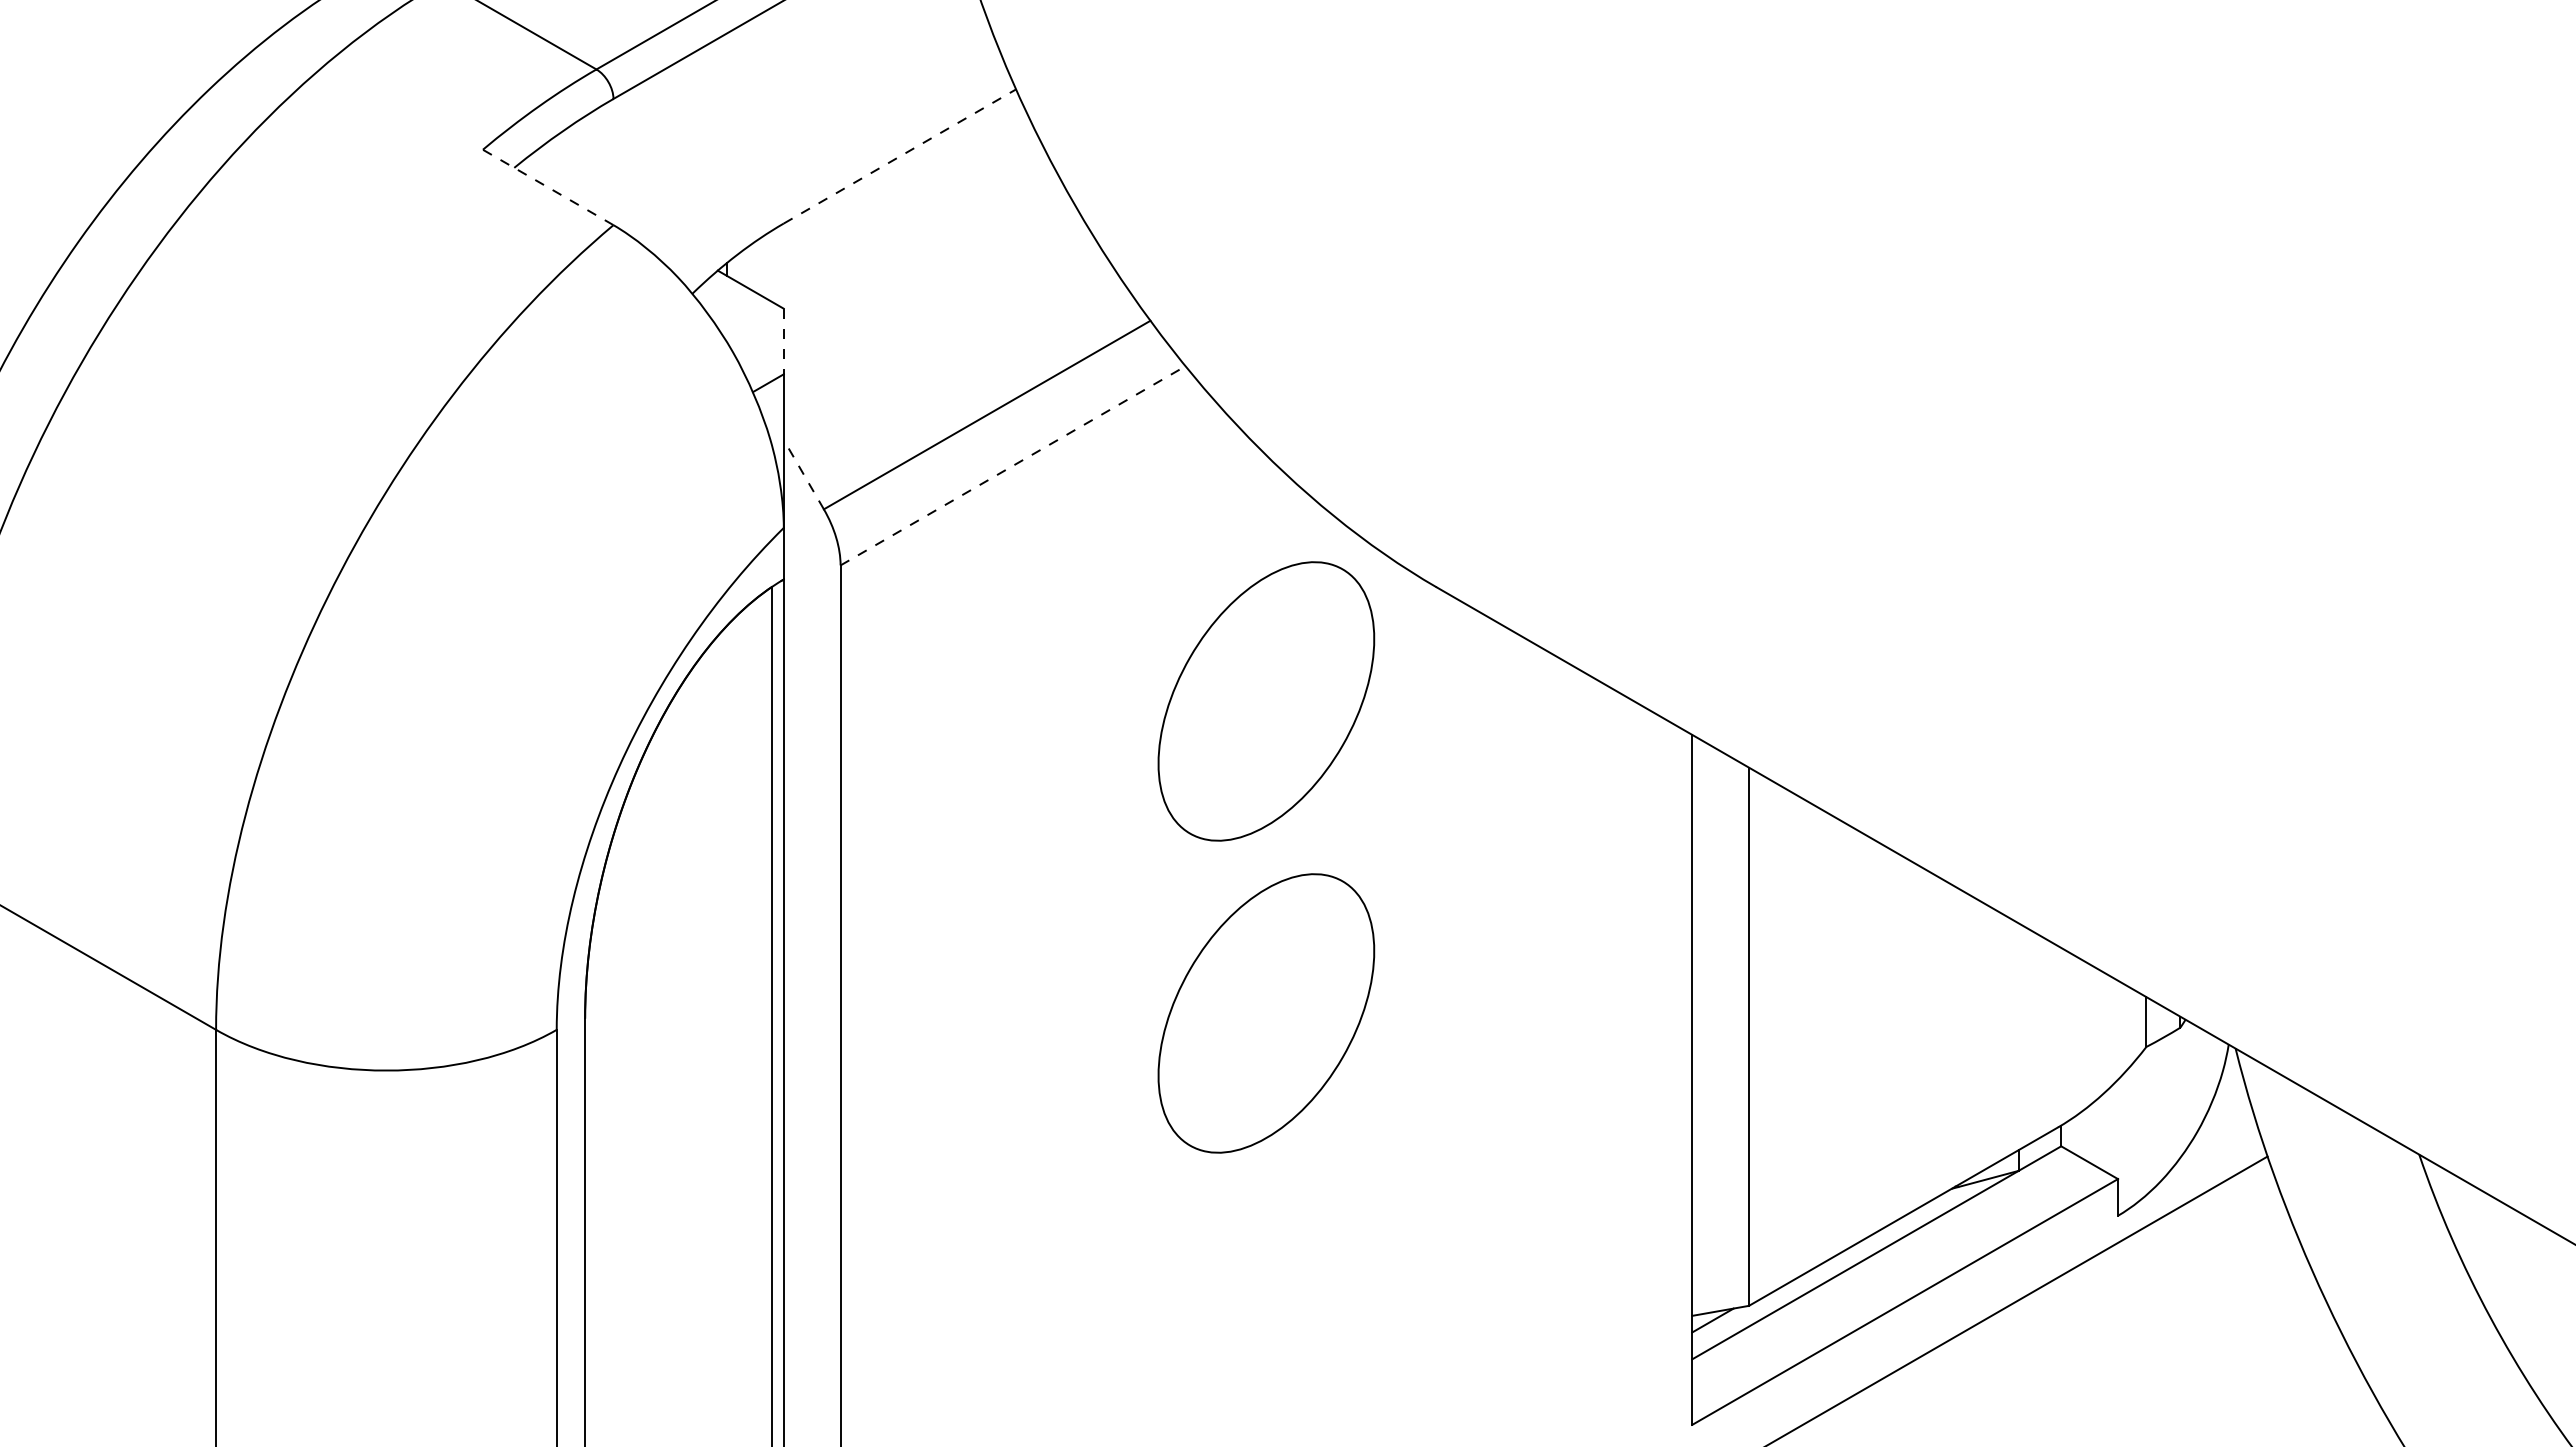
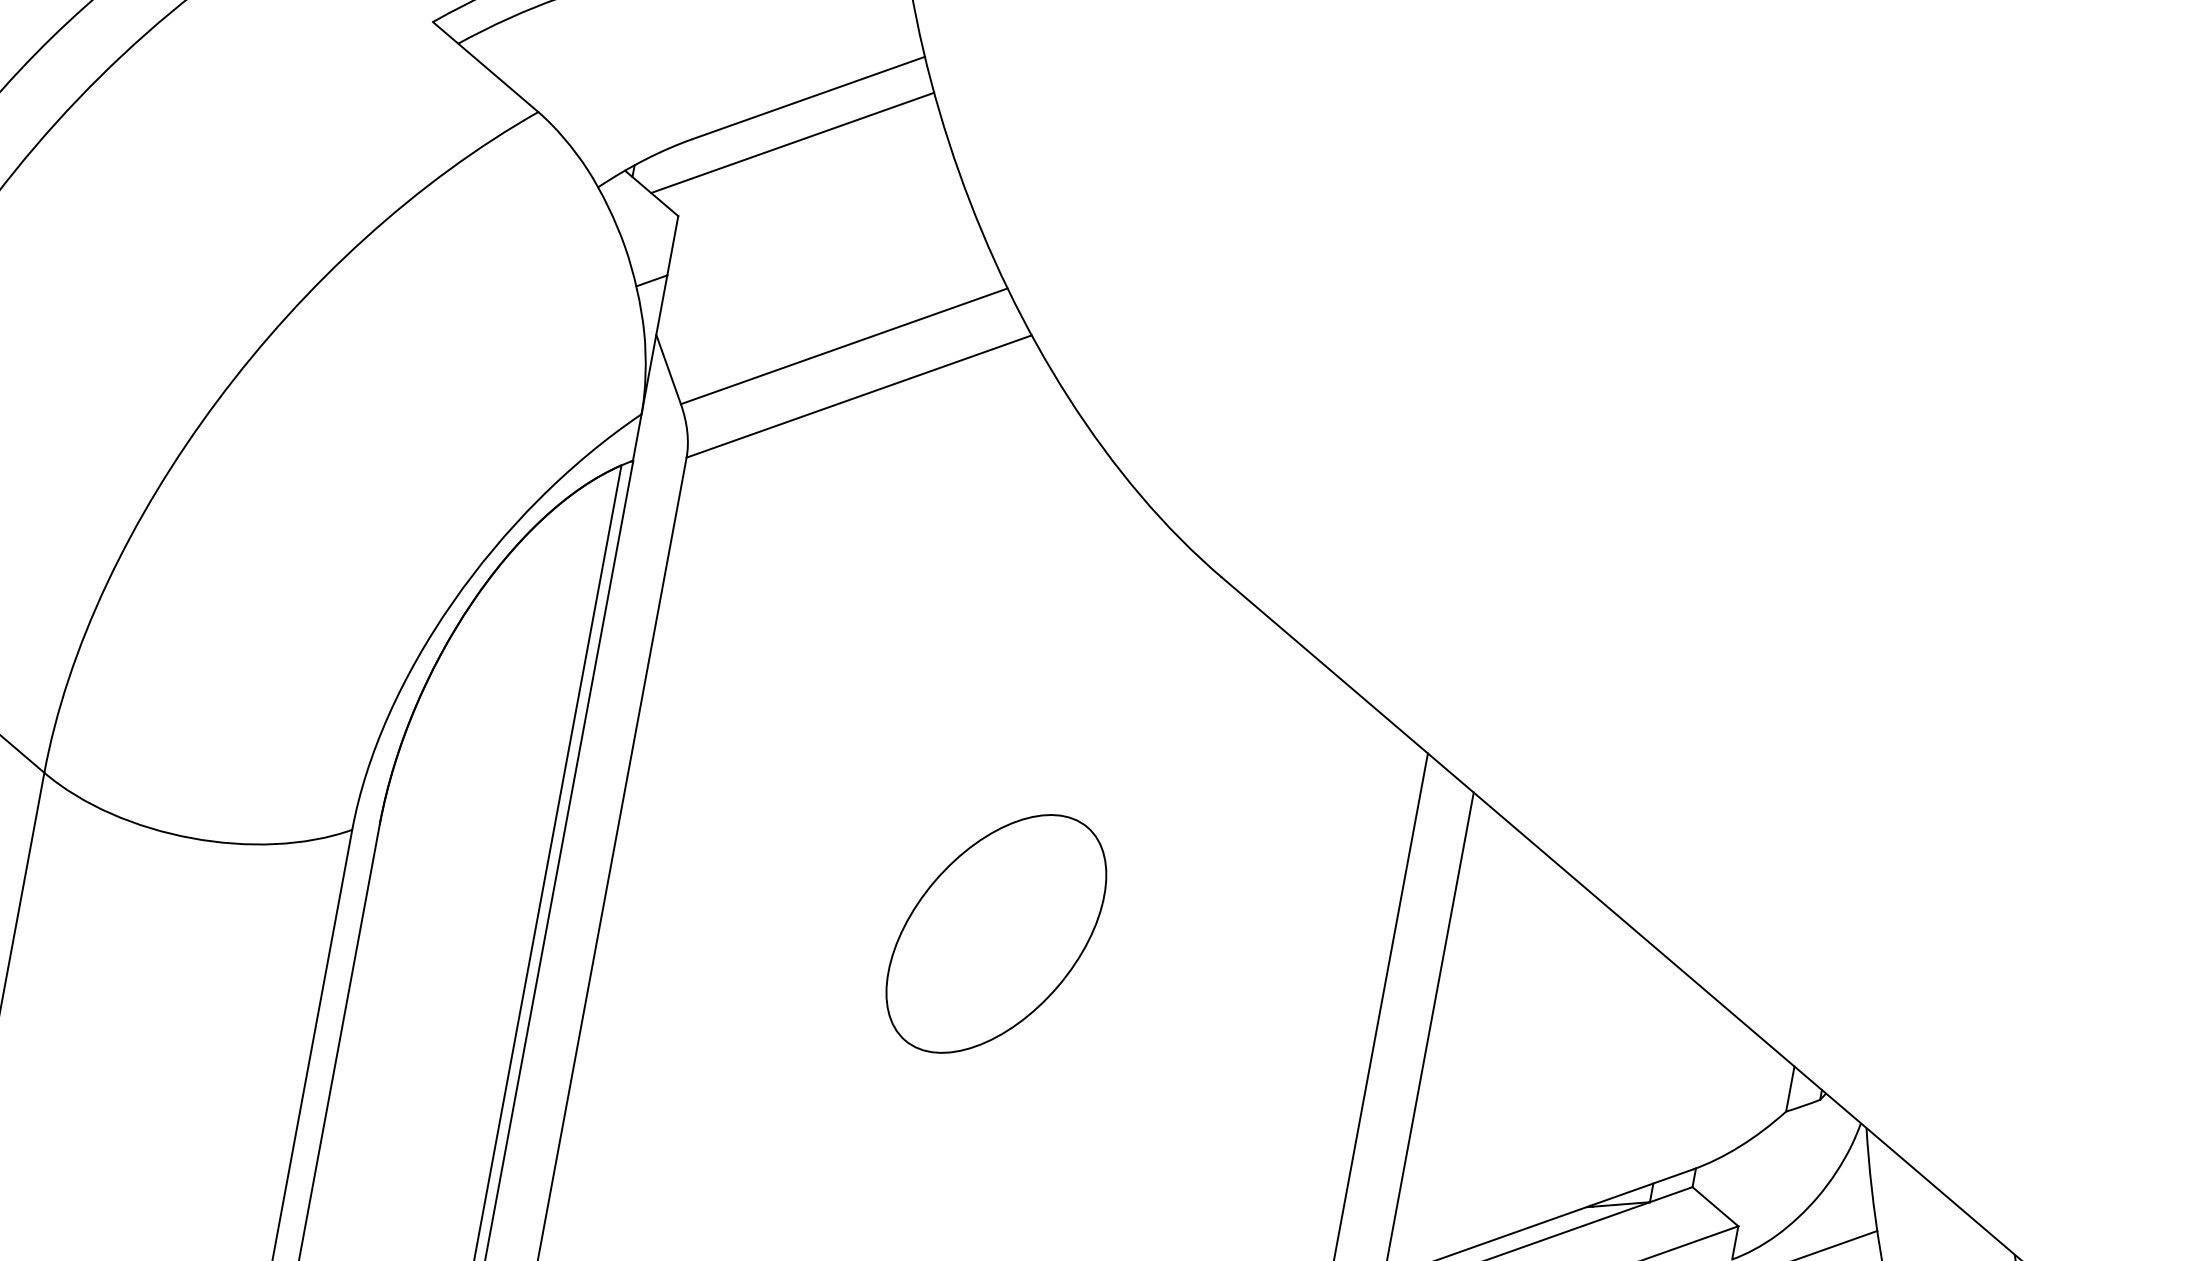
line: (900, 156) -> (809, 98), dashed -> solid
line: (547, 187) -> (485, 67), dashed -> solid
line: (891, 207) -> (792, 142), added
line: (783, 341) -> (672, 245), dashed -> solid
line: (1013, 465) -> (859, 396), dashed -> solid
line: (803, 474) -> (668, 369), dashed -> solid
part: (1266, 701) -> (1048, 651), removed

